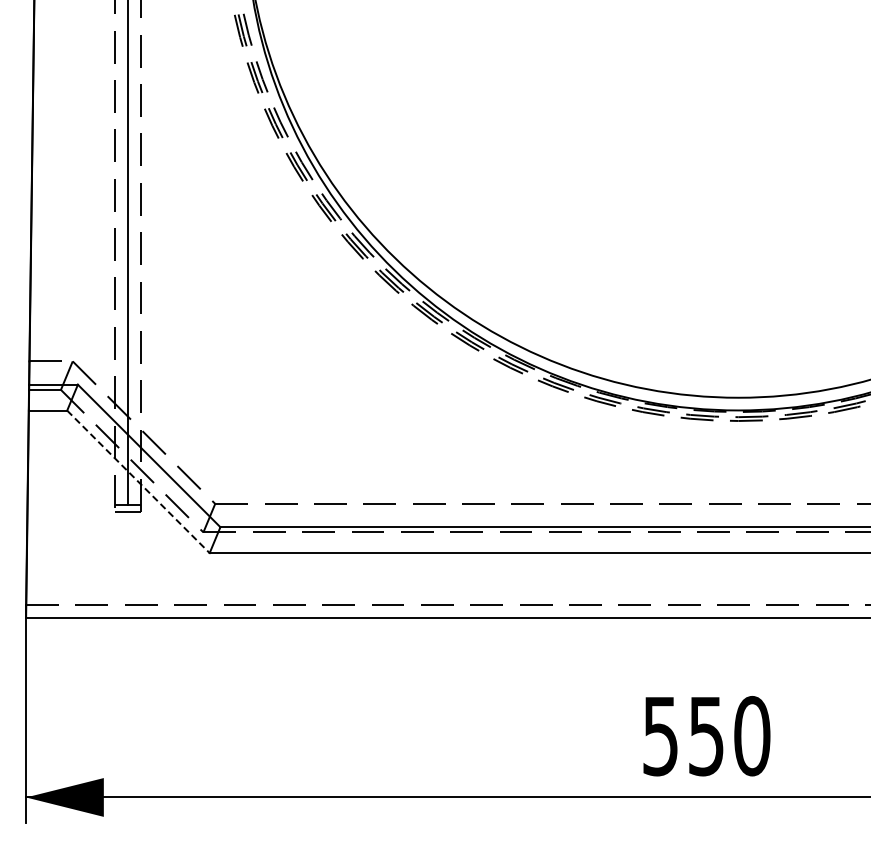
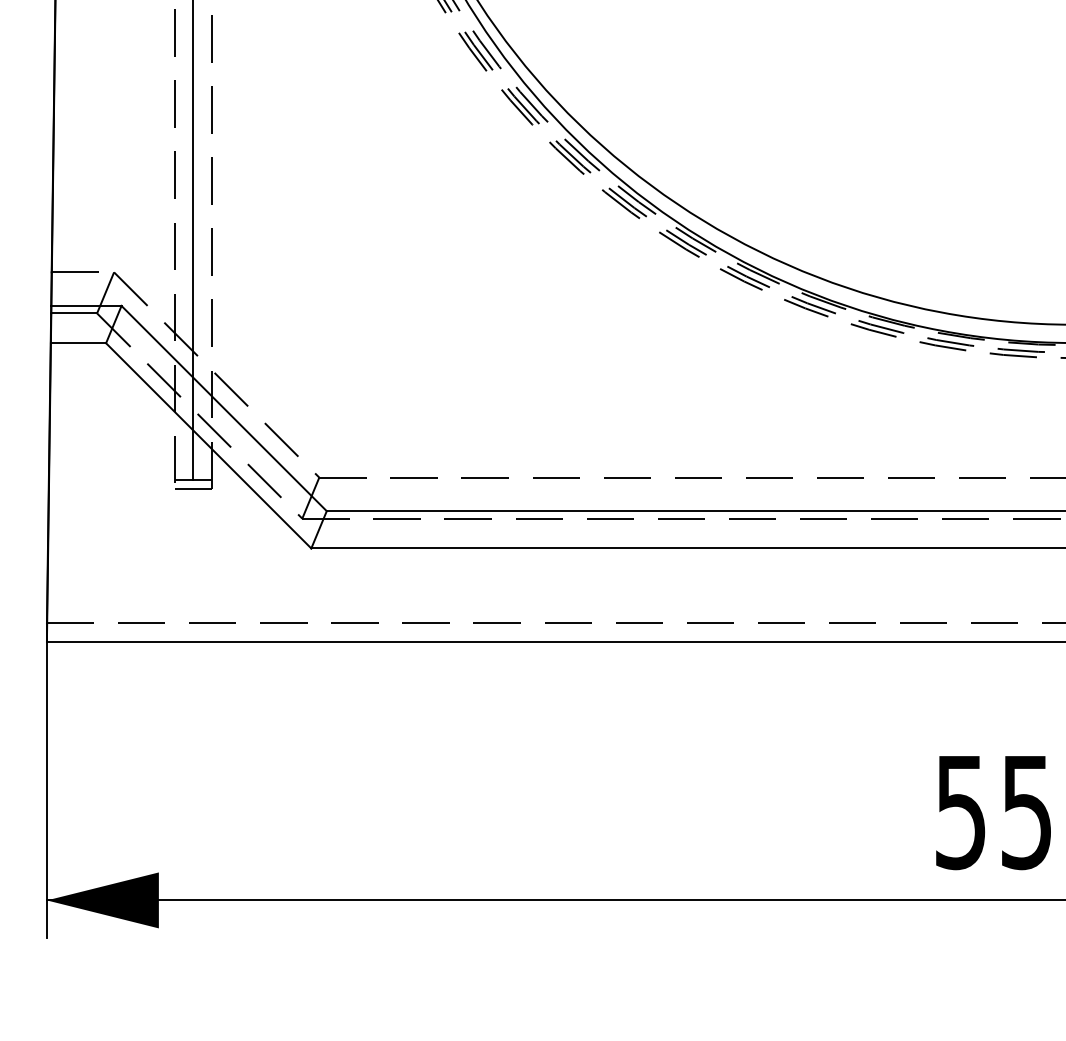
line: (138, 481) -> (208, 445), dashed -> solid

